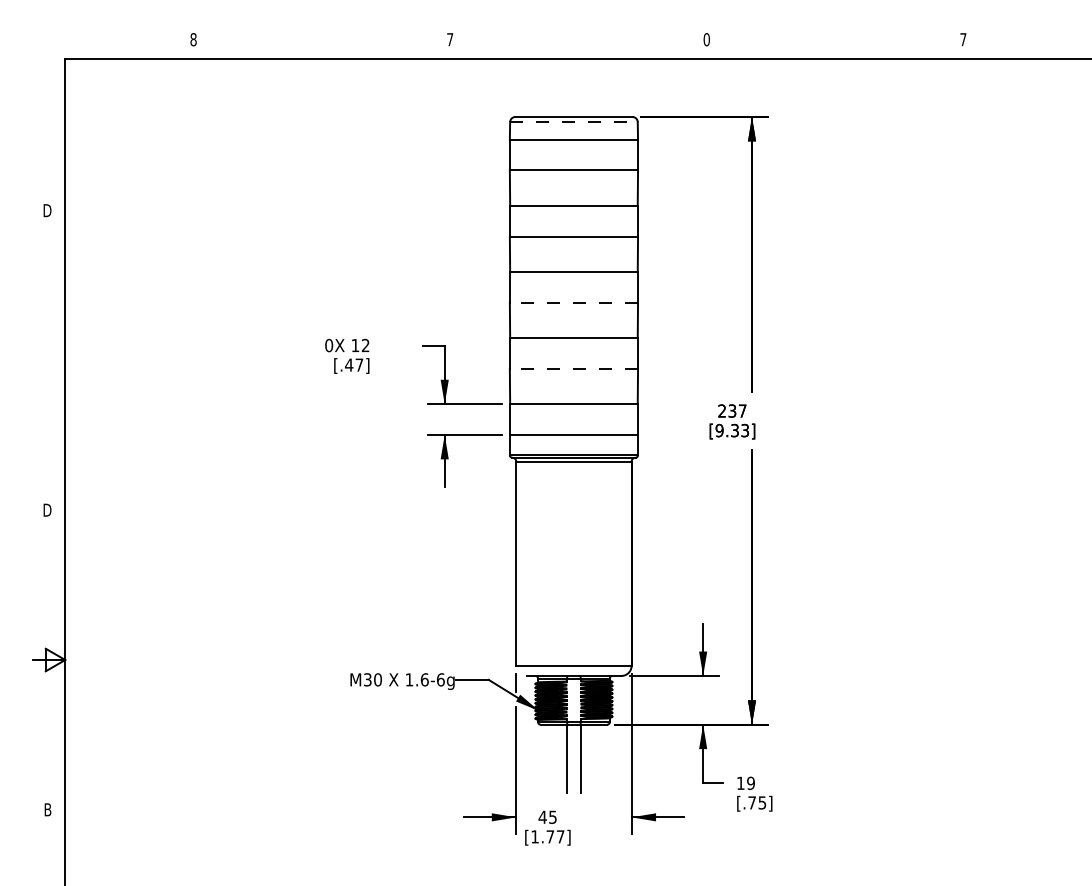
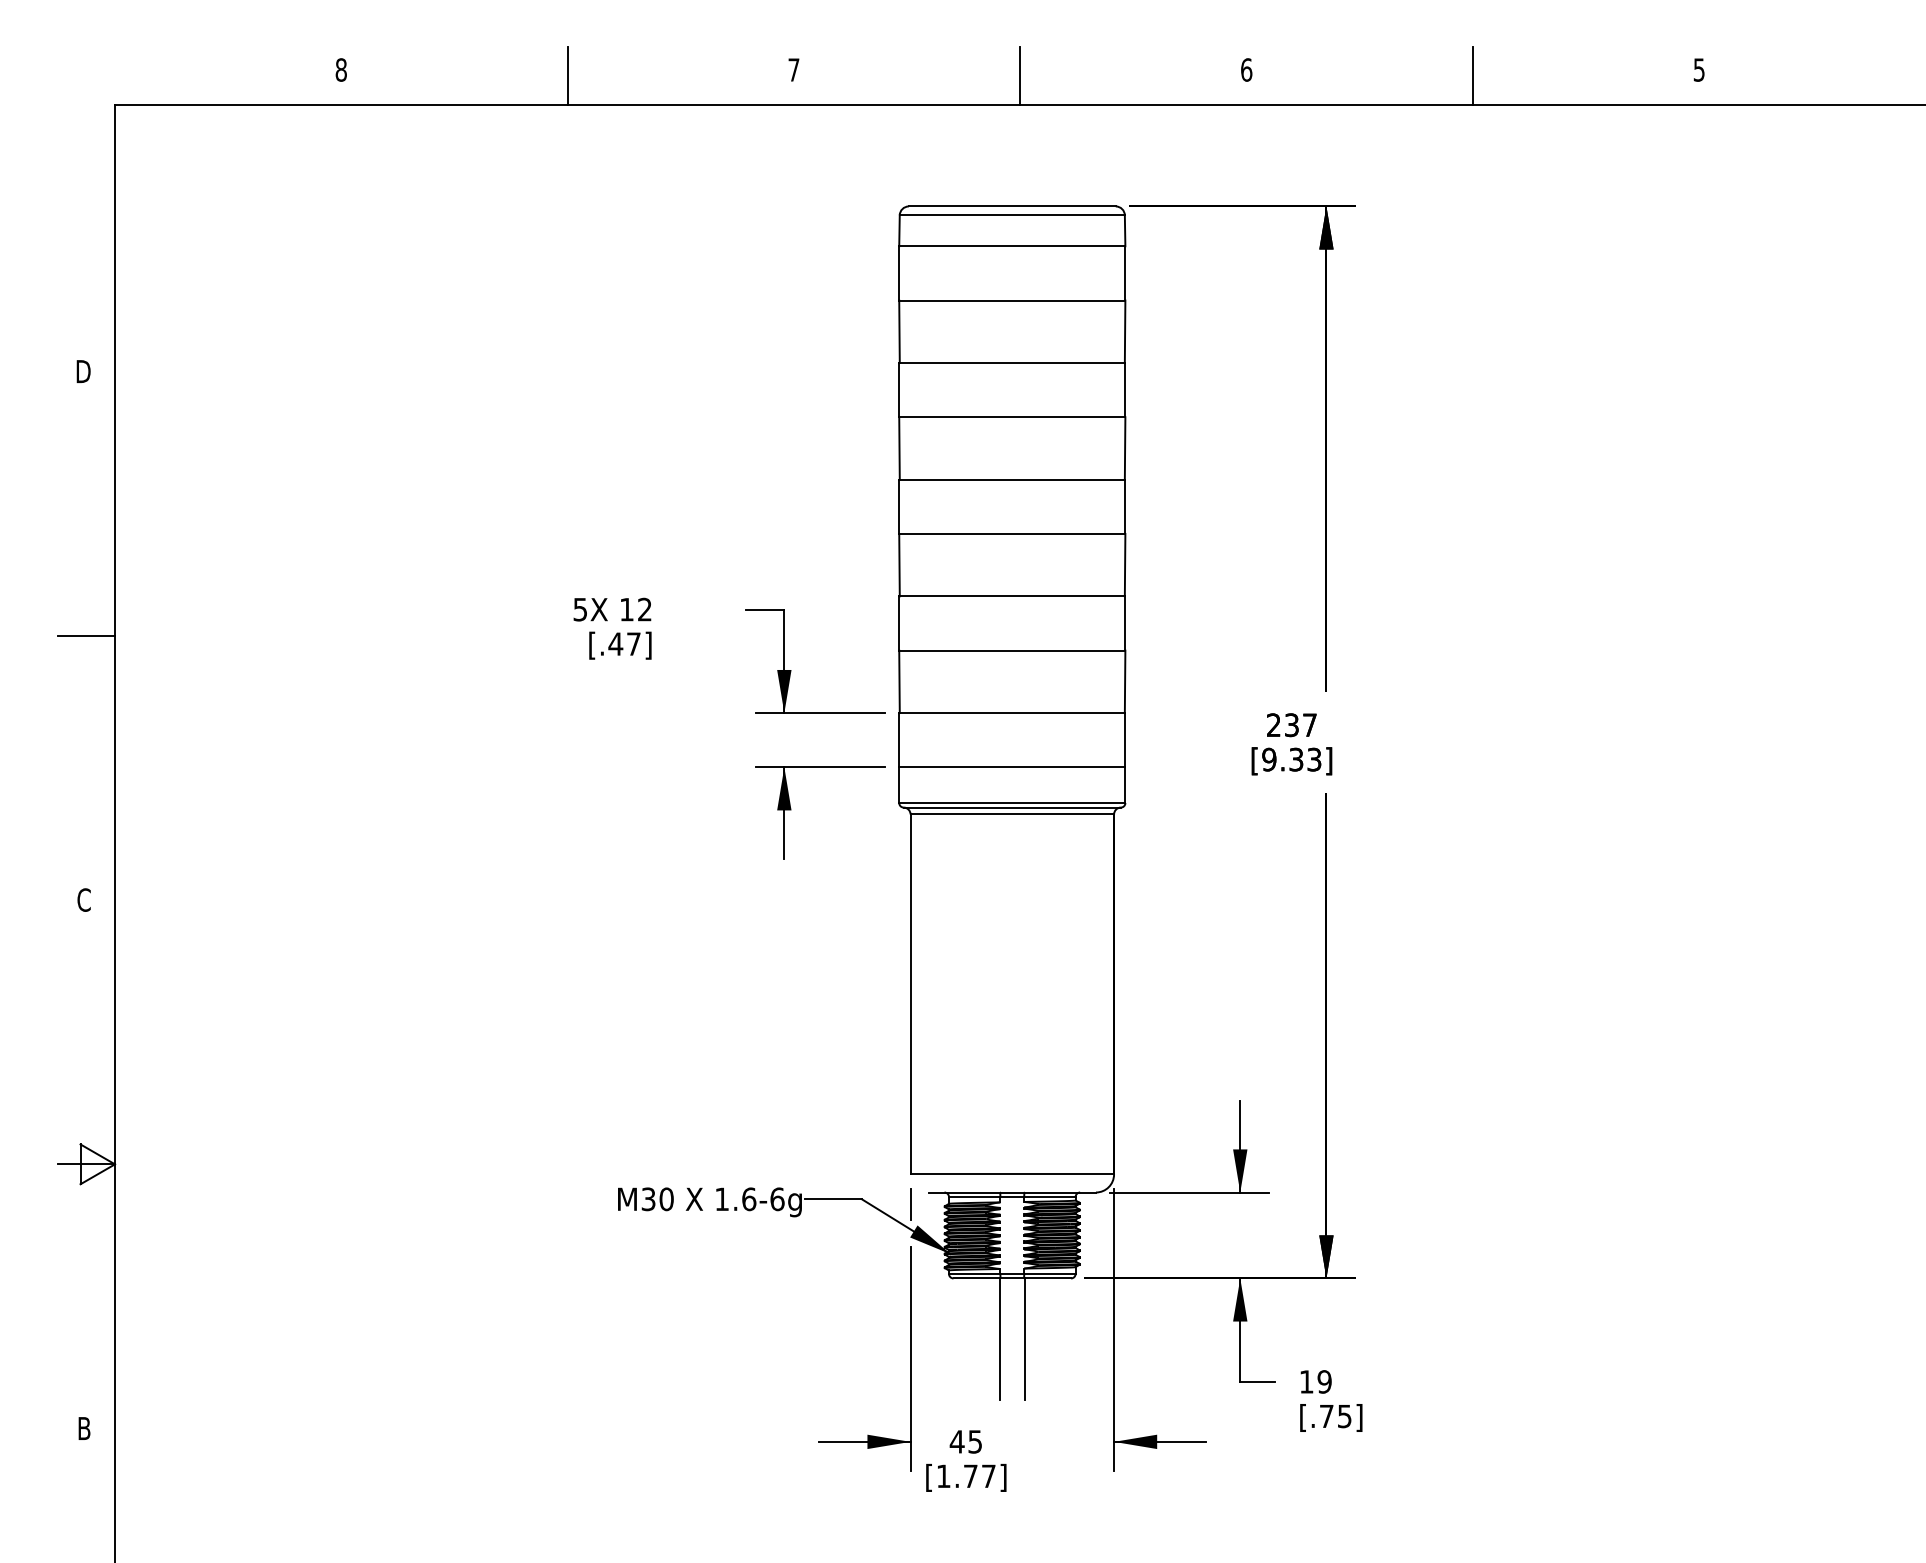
text: (706, 39) -> (1246, 69), 0 -> 6
text: (963, 39) -> (1699, 69), 7 -> 5
line: (321, 42) -> (566, 74), added
line: (578, 42) -> (1020, 74), added
line: (835, 42) -> (1473, 74), added
line: (573, 122) -> (1011, 216), dashed -> solid
line: (573, 302) -> (1011, 533), dashed -> solid
text: (329, 345) -> (581, 609), 0X -> 5X
line: (48, 360) -> (85, 635), added
line: (573, 368) -> (1011, 650), dashed -> solid
text: (47, 509) -> (83, 898), D -> C

